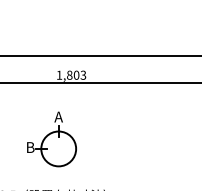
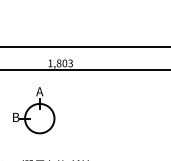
part: (52, 139) -> (34, 110), moved

